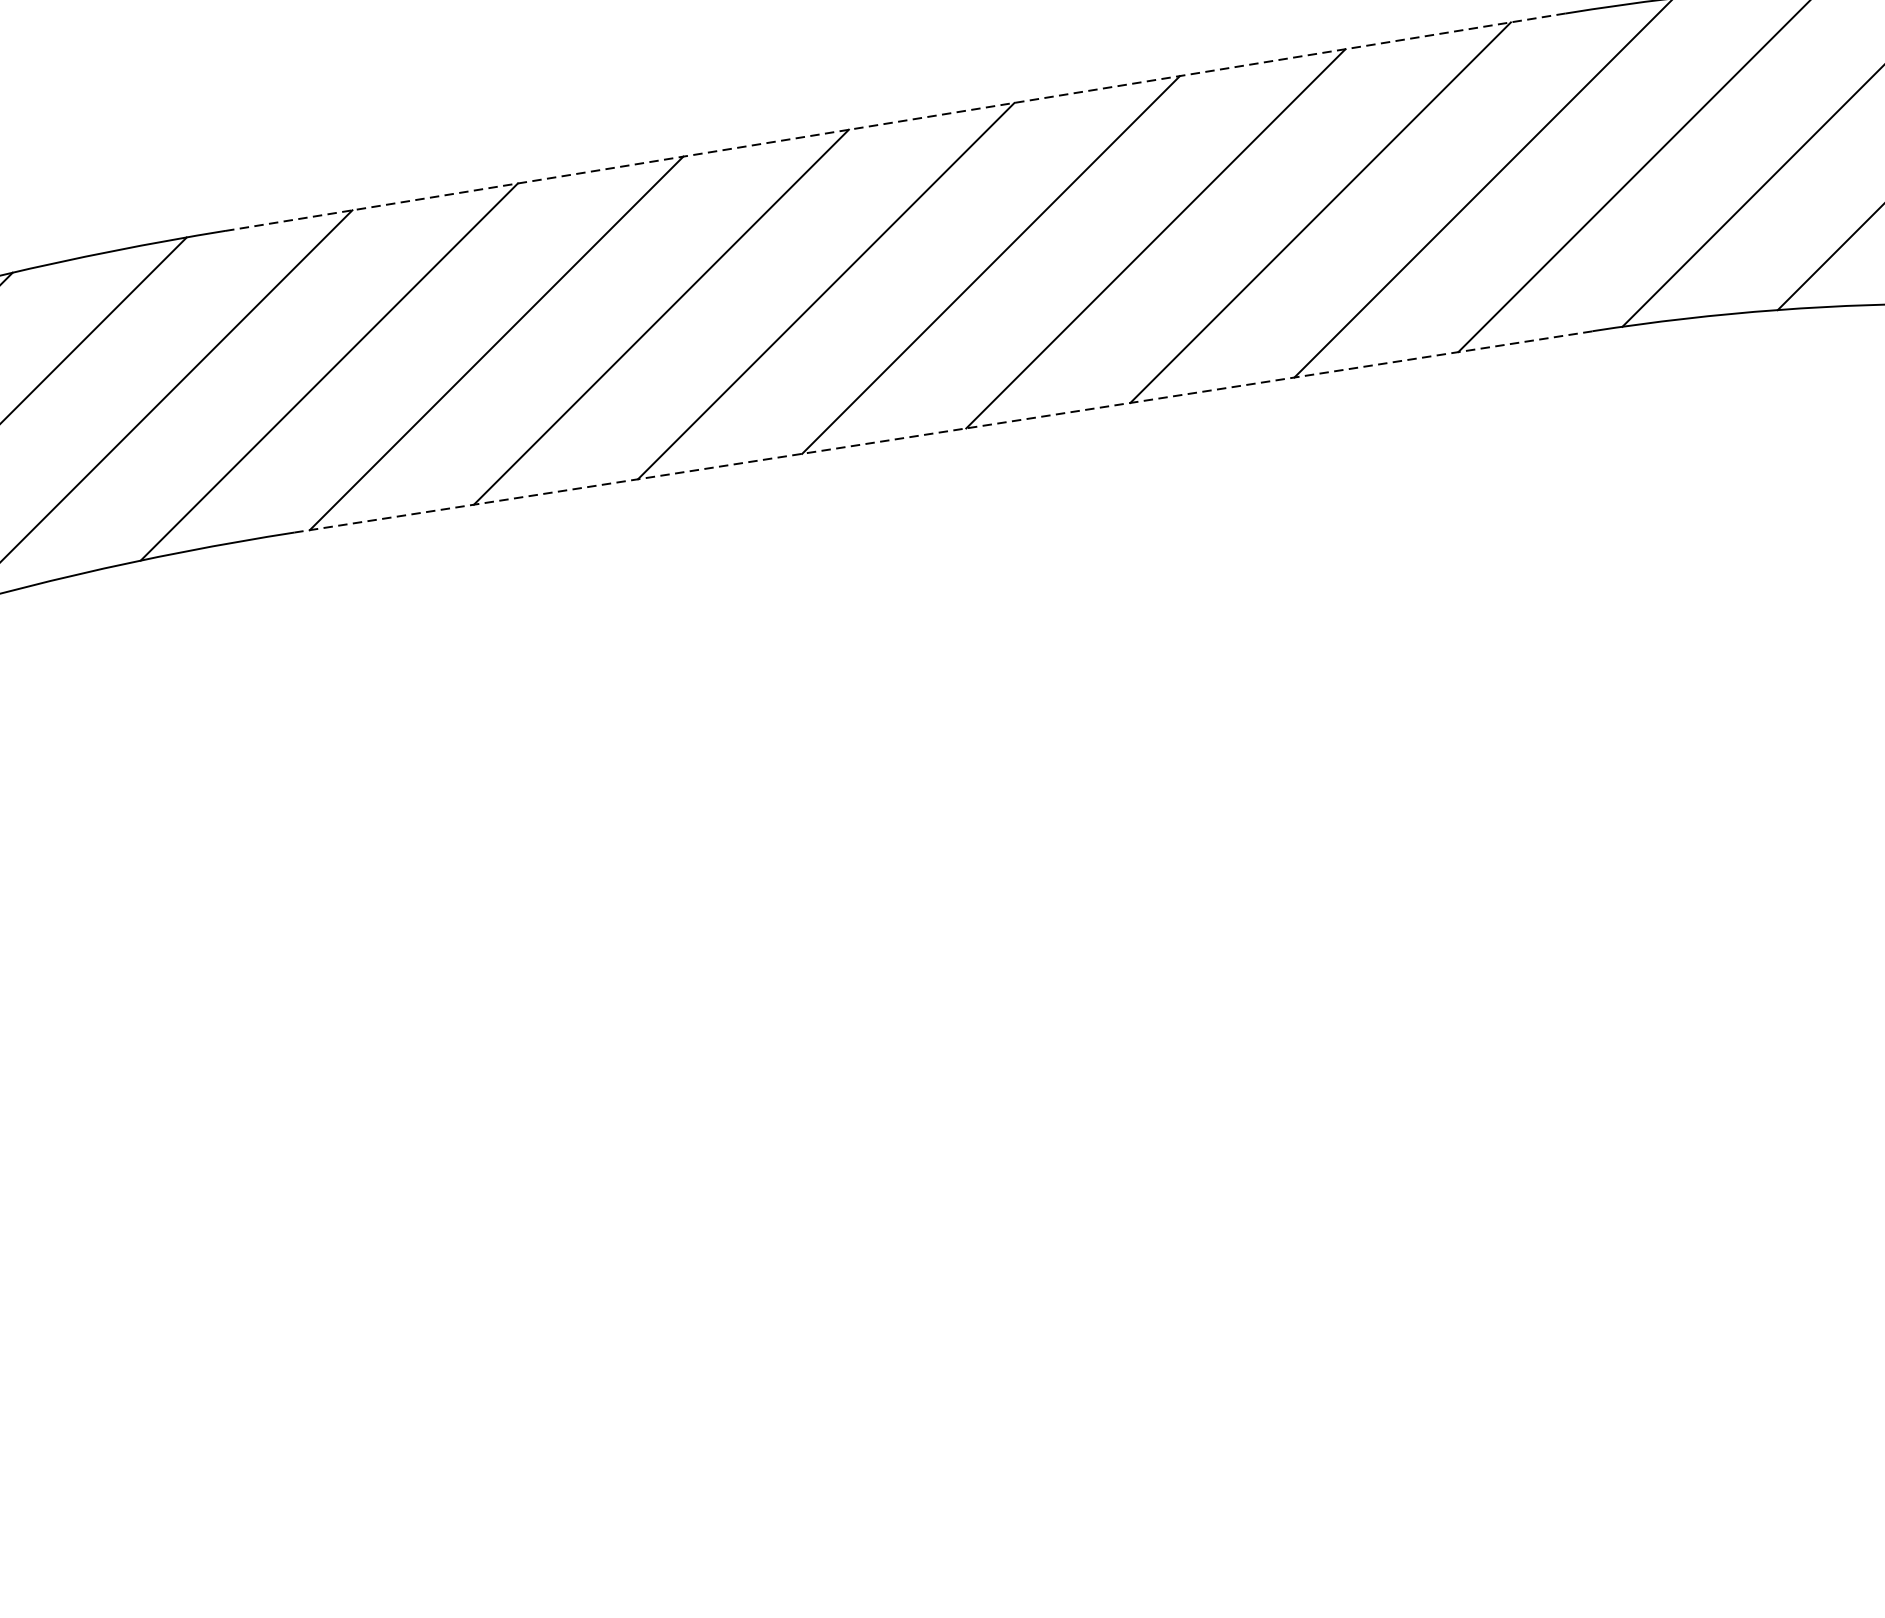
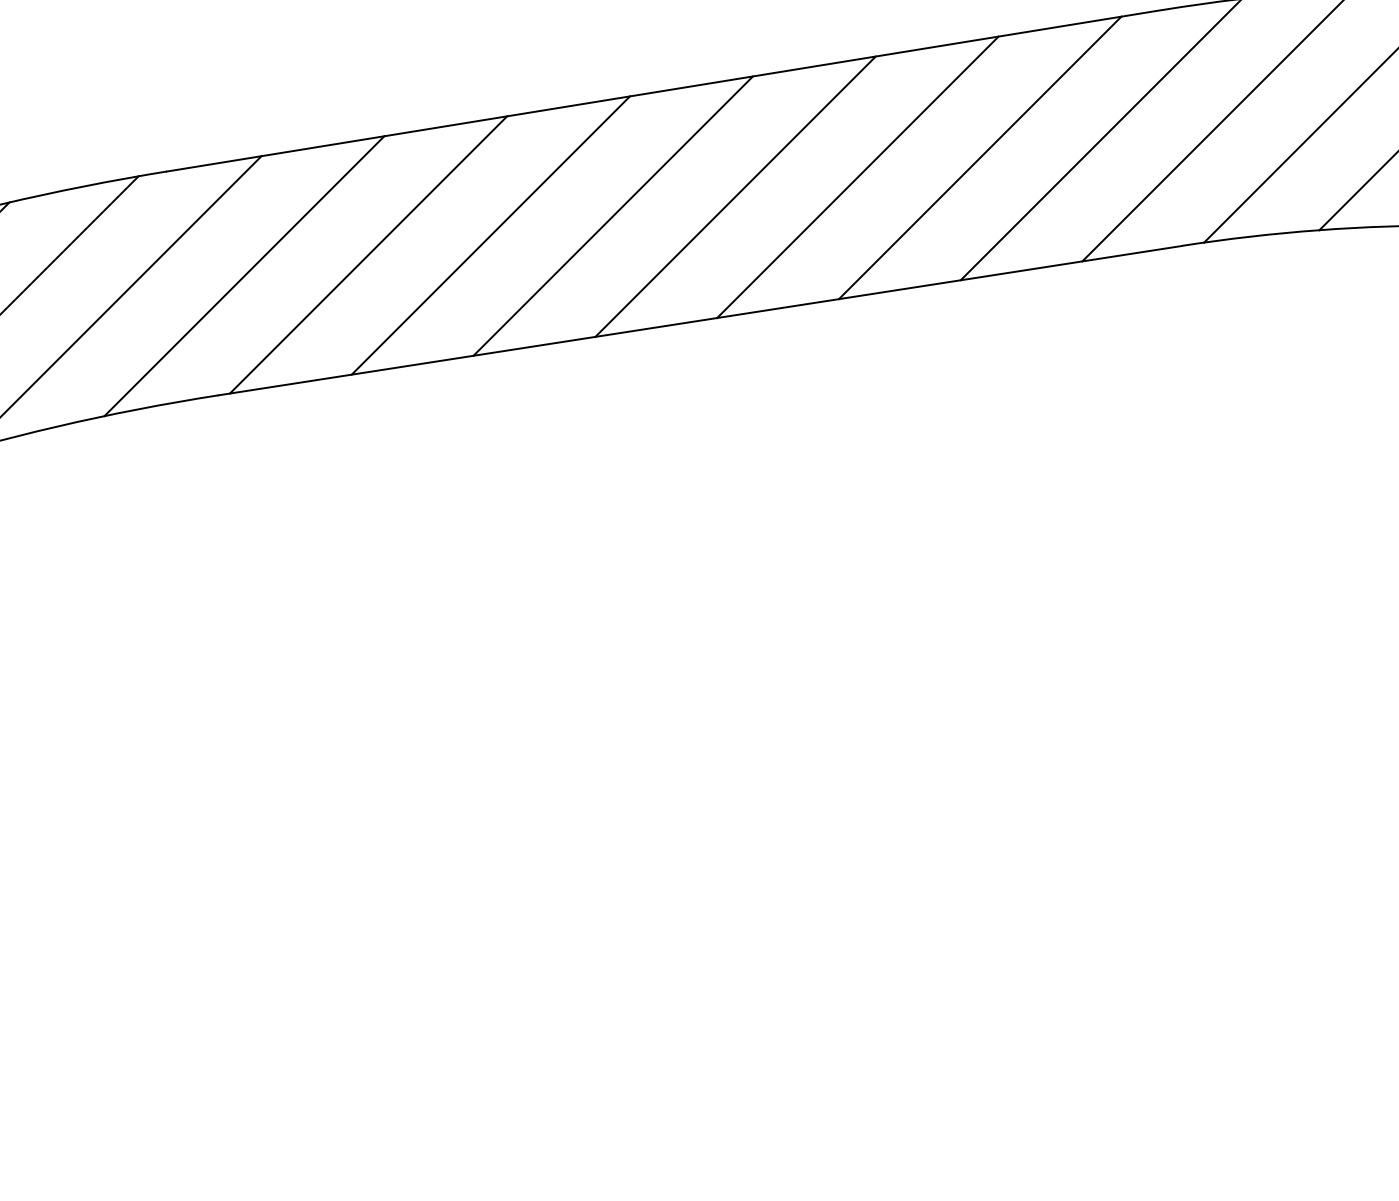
line: (895, 121) -> (664, 90), dashed -> solid
line: (942, 431) -> (699, 320), dashed -> solid

